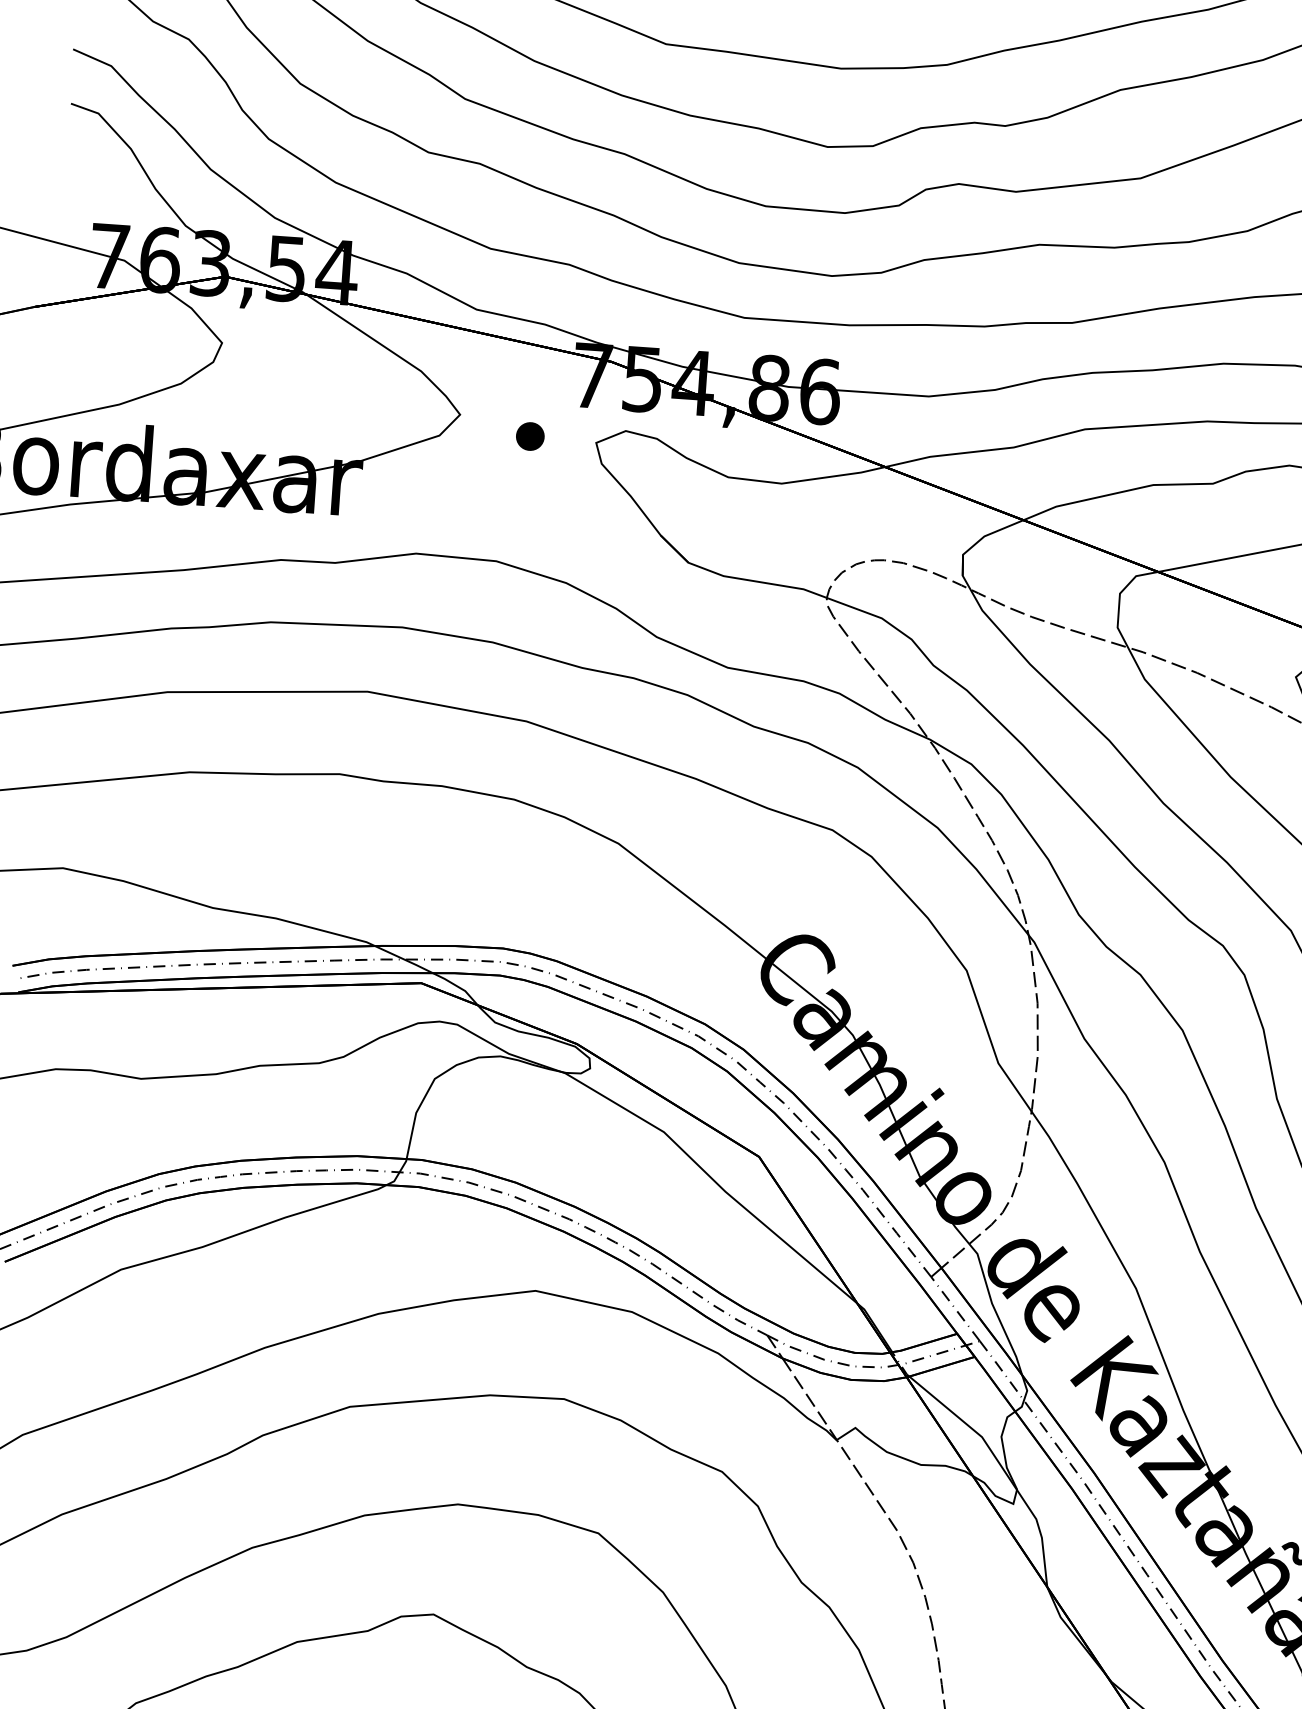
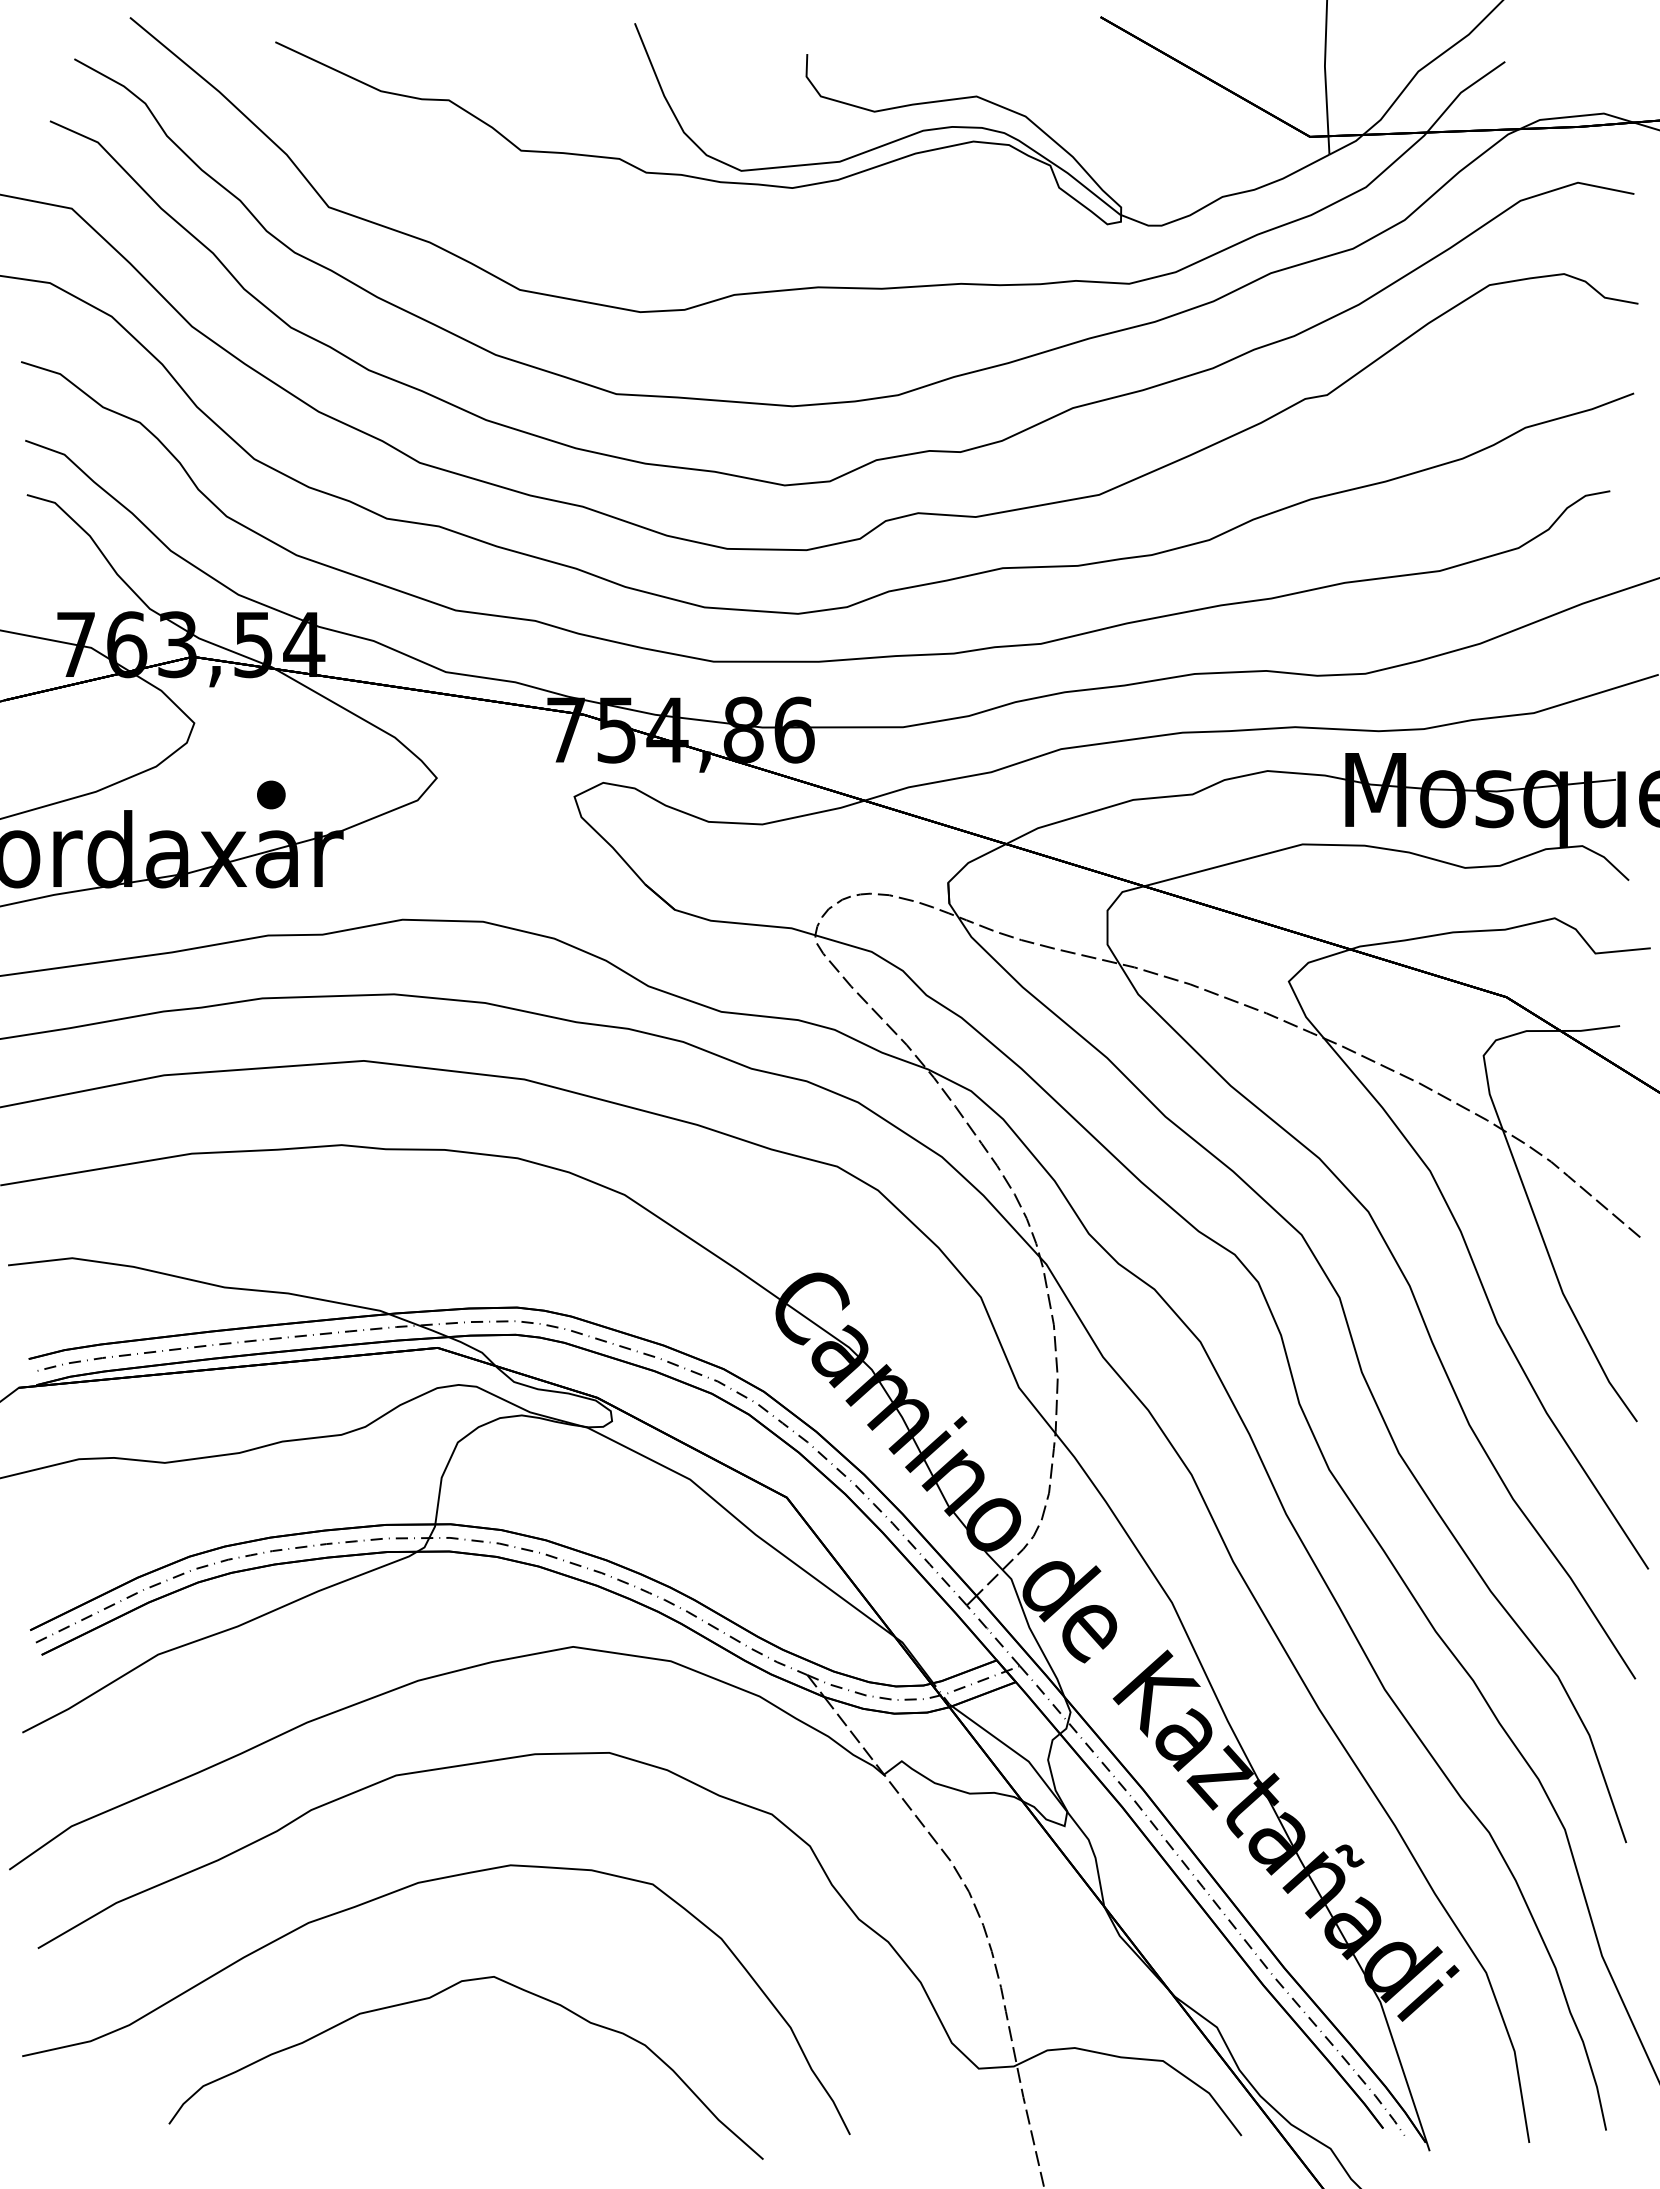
part: (530, 436) -> (271, 794), moved

